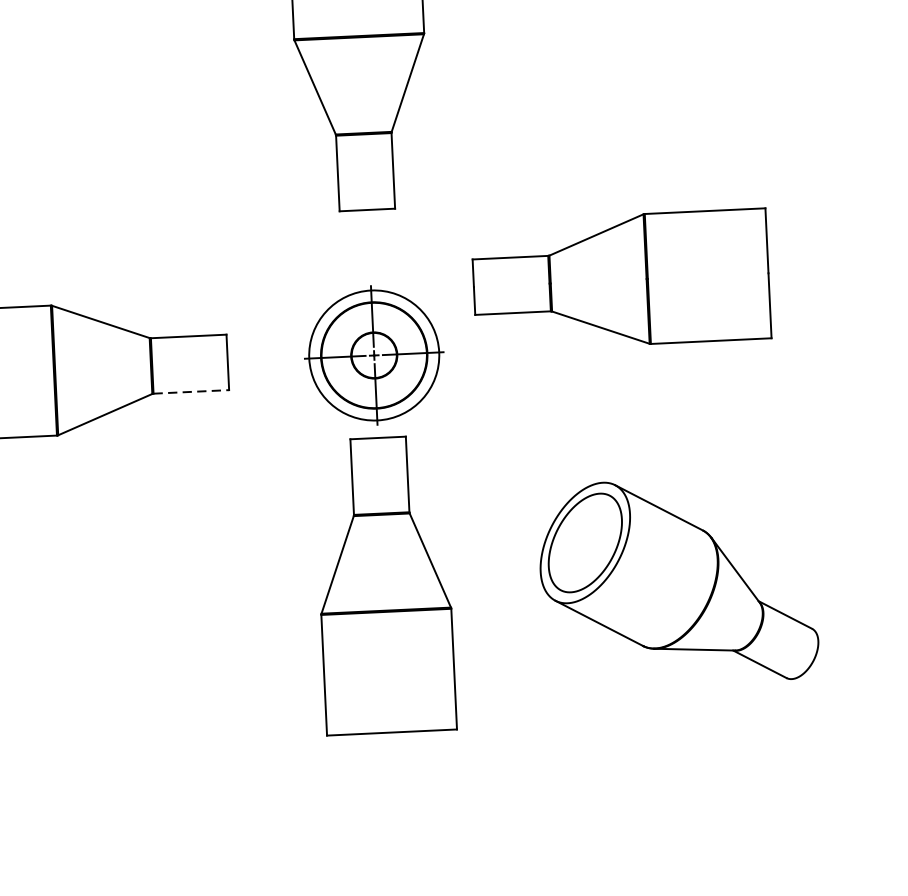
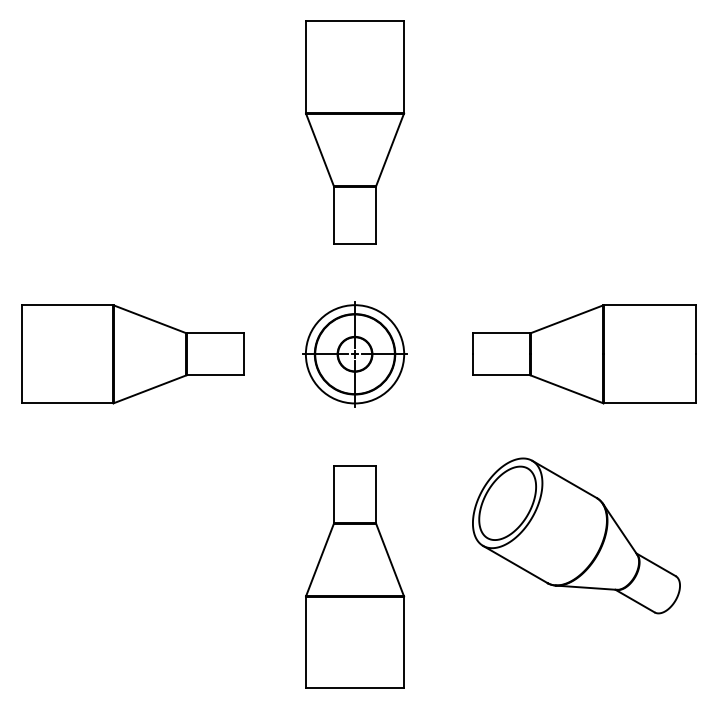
part: (621, 280) -> (584, 354), moved
line: (191, 392) -> (215, 375), dashed -> solid
part: (385, 584) -> (355, 576), moved

